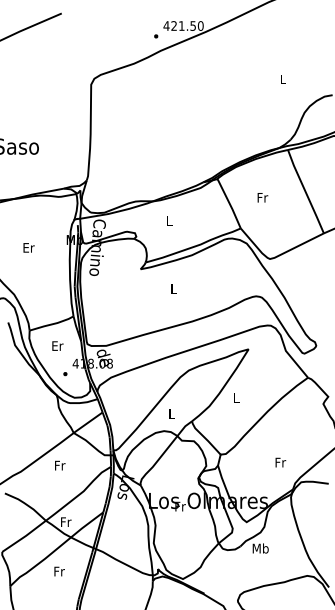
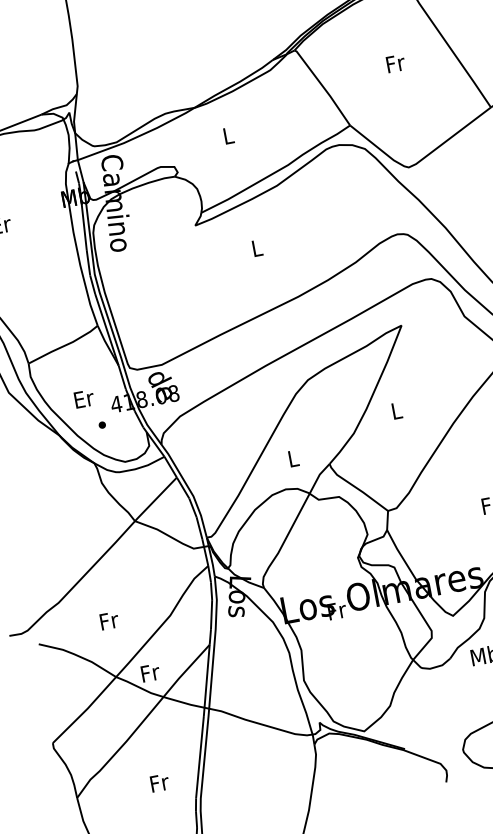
text: (262, 197) -> (395, 63), moved
text: (57, 345) -> (83, 398), moved
text: (60, 465) -> (109, 620), moved
text: (59, 571) -> (159, 782), moved

